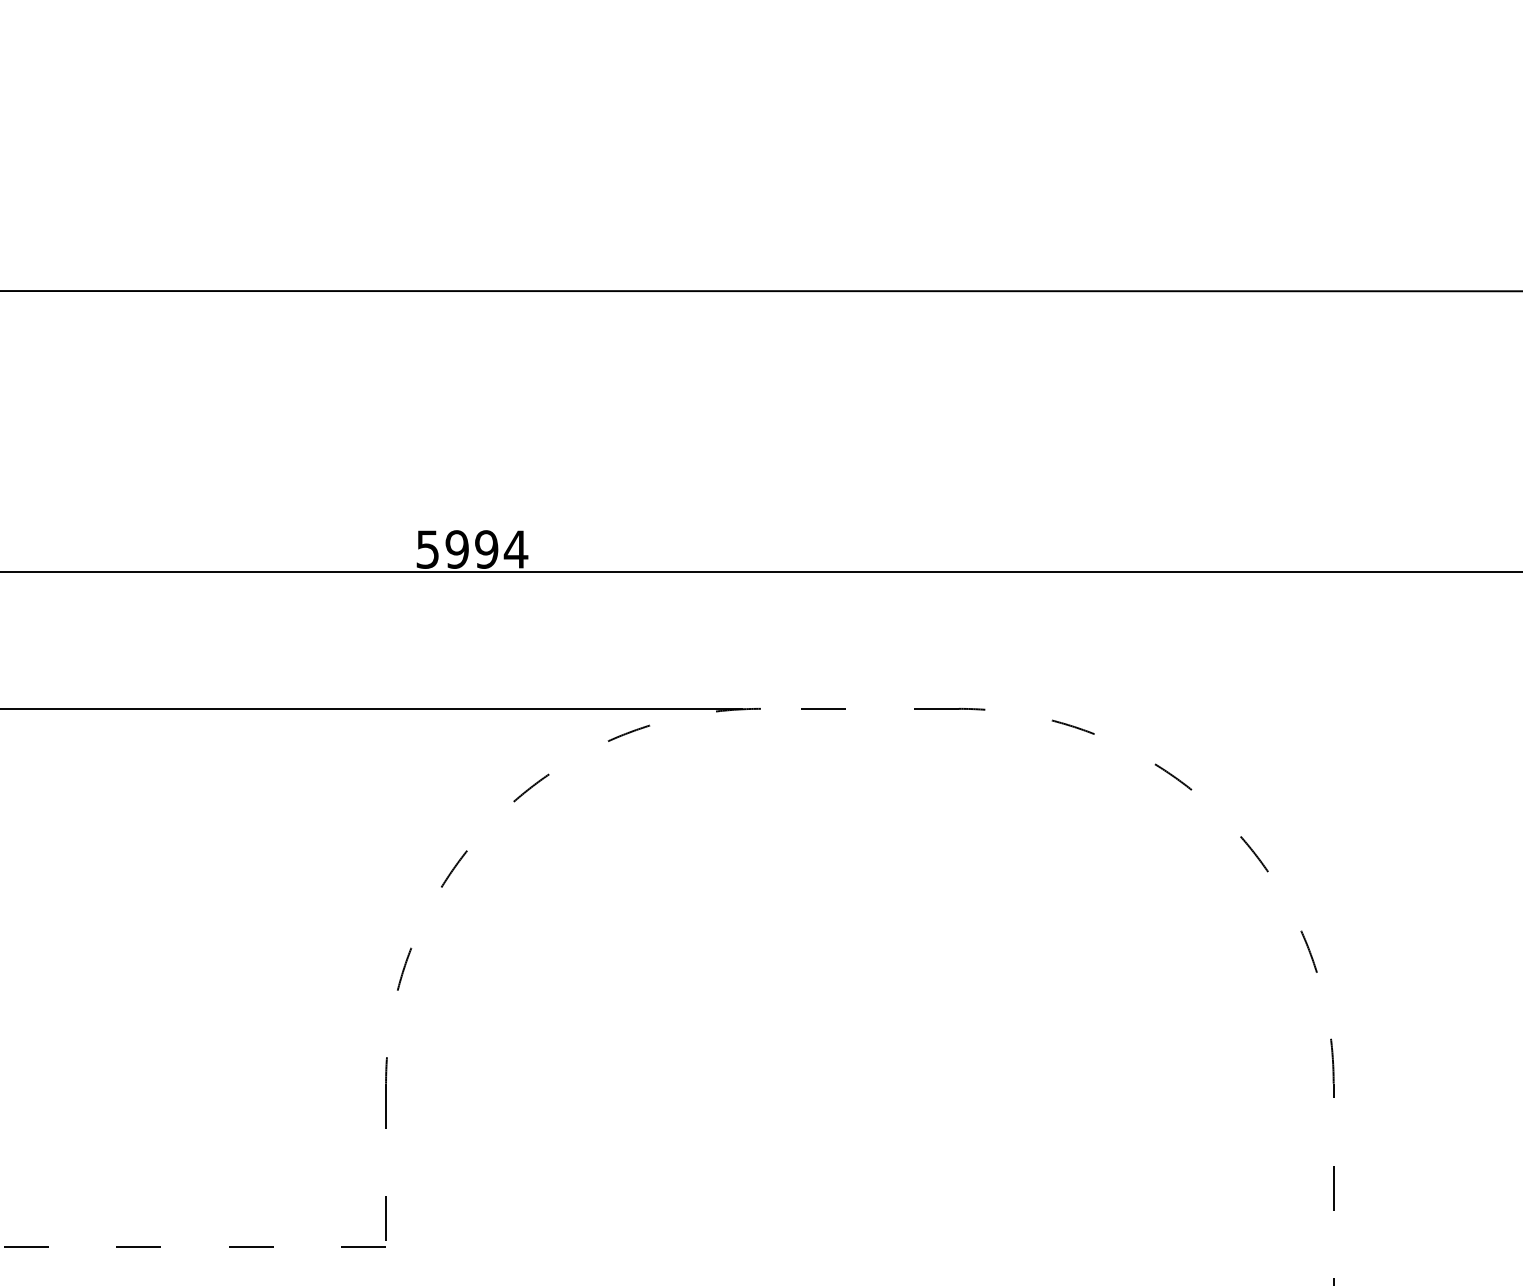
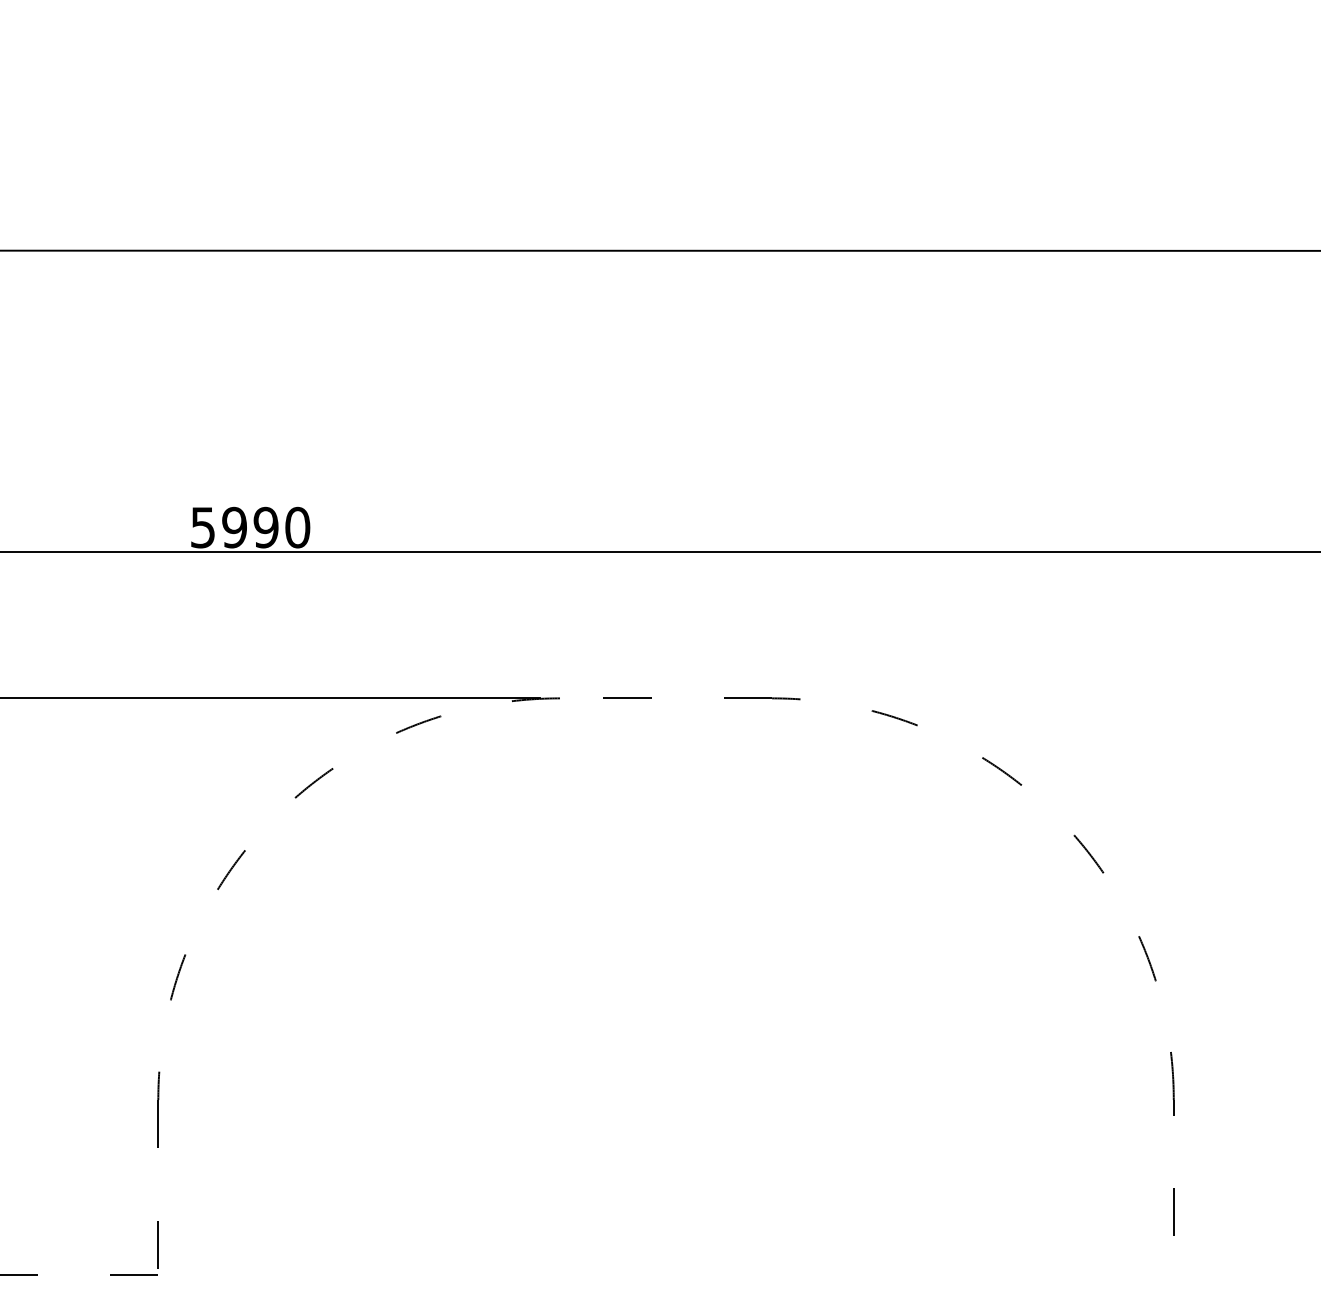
text: (515, 549) -> (297, 527), 5994 -> 5990

